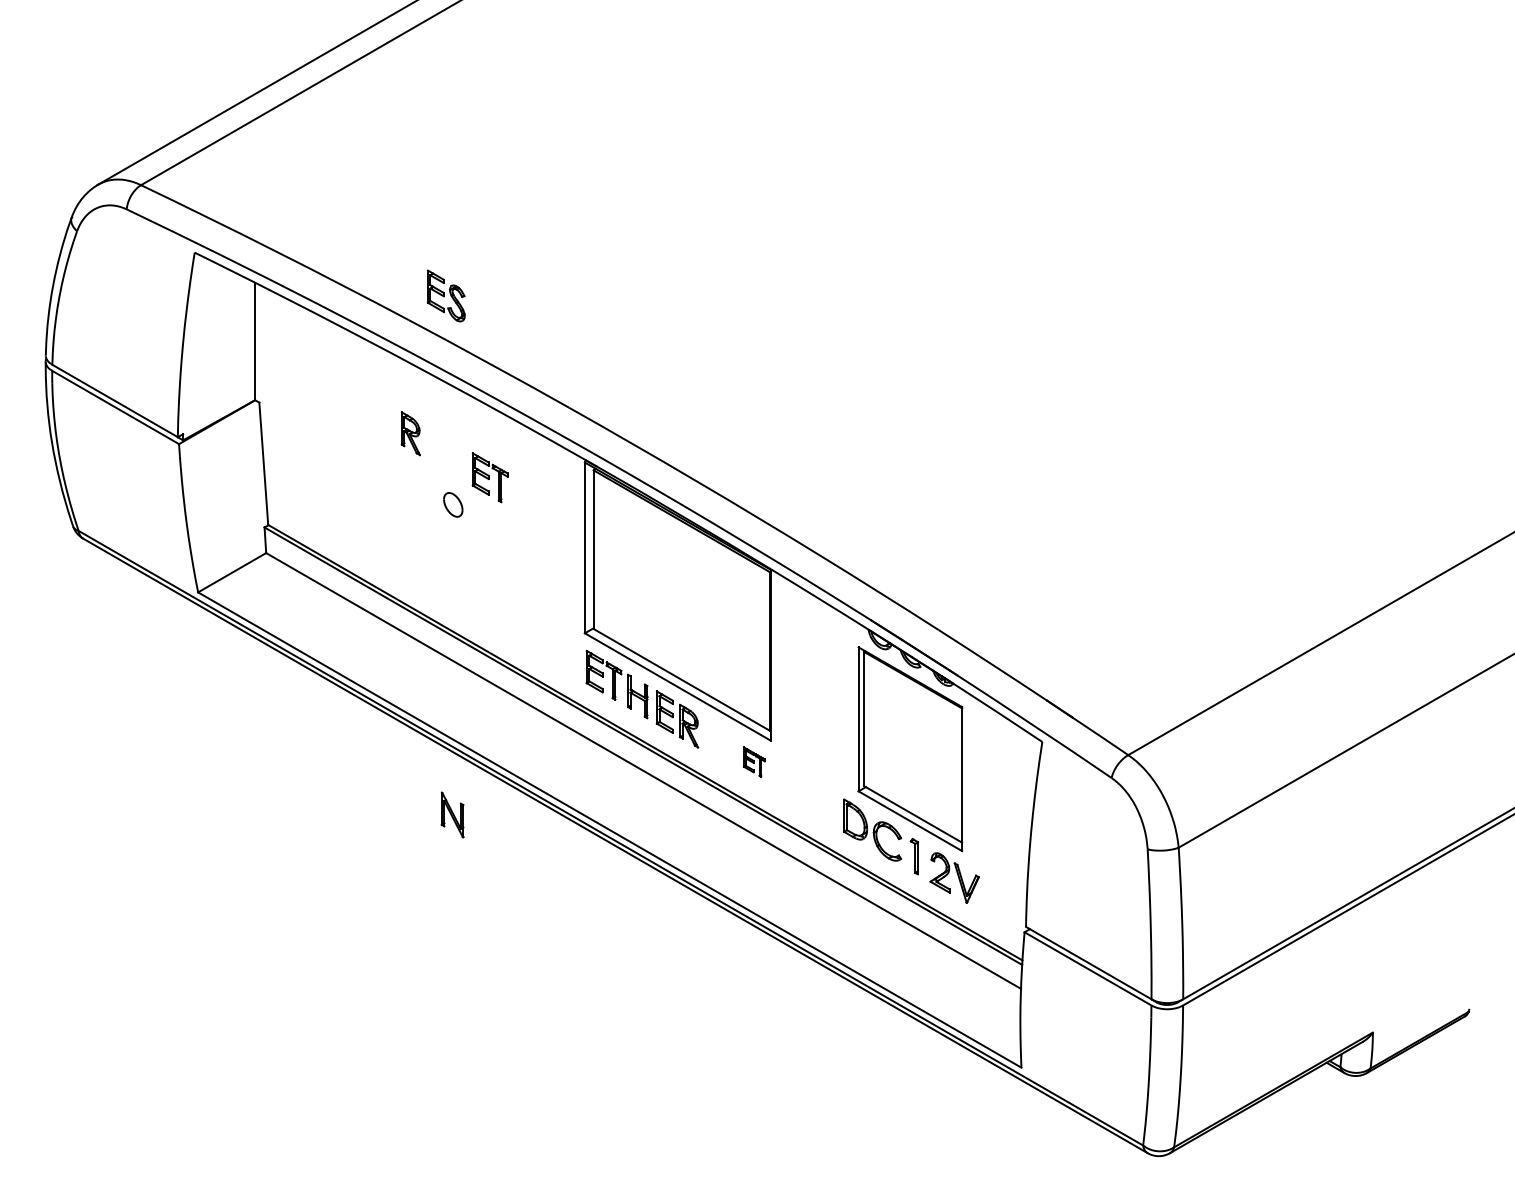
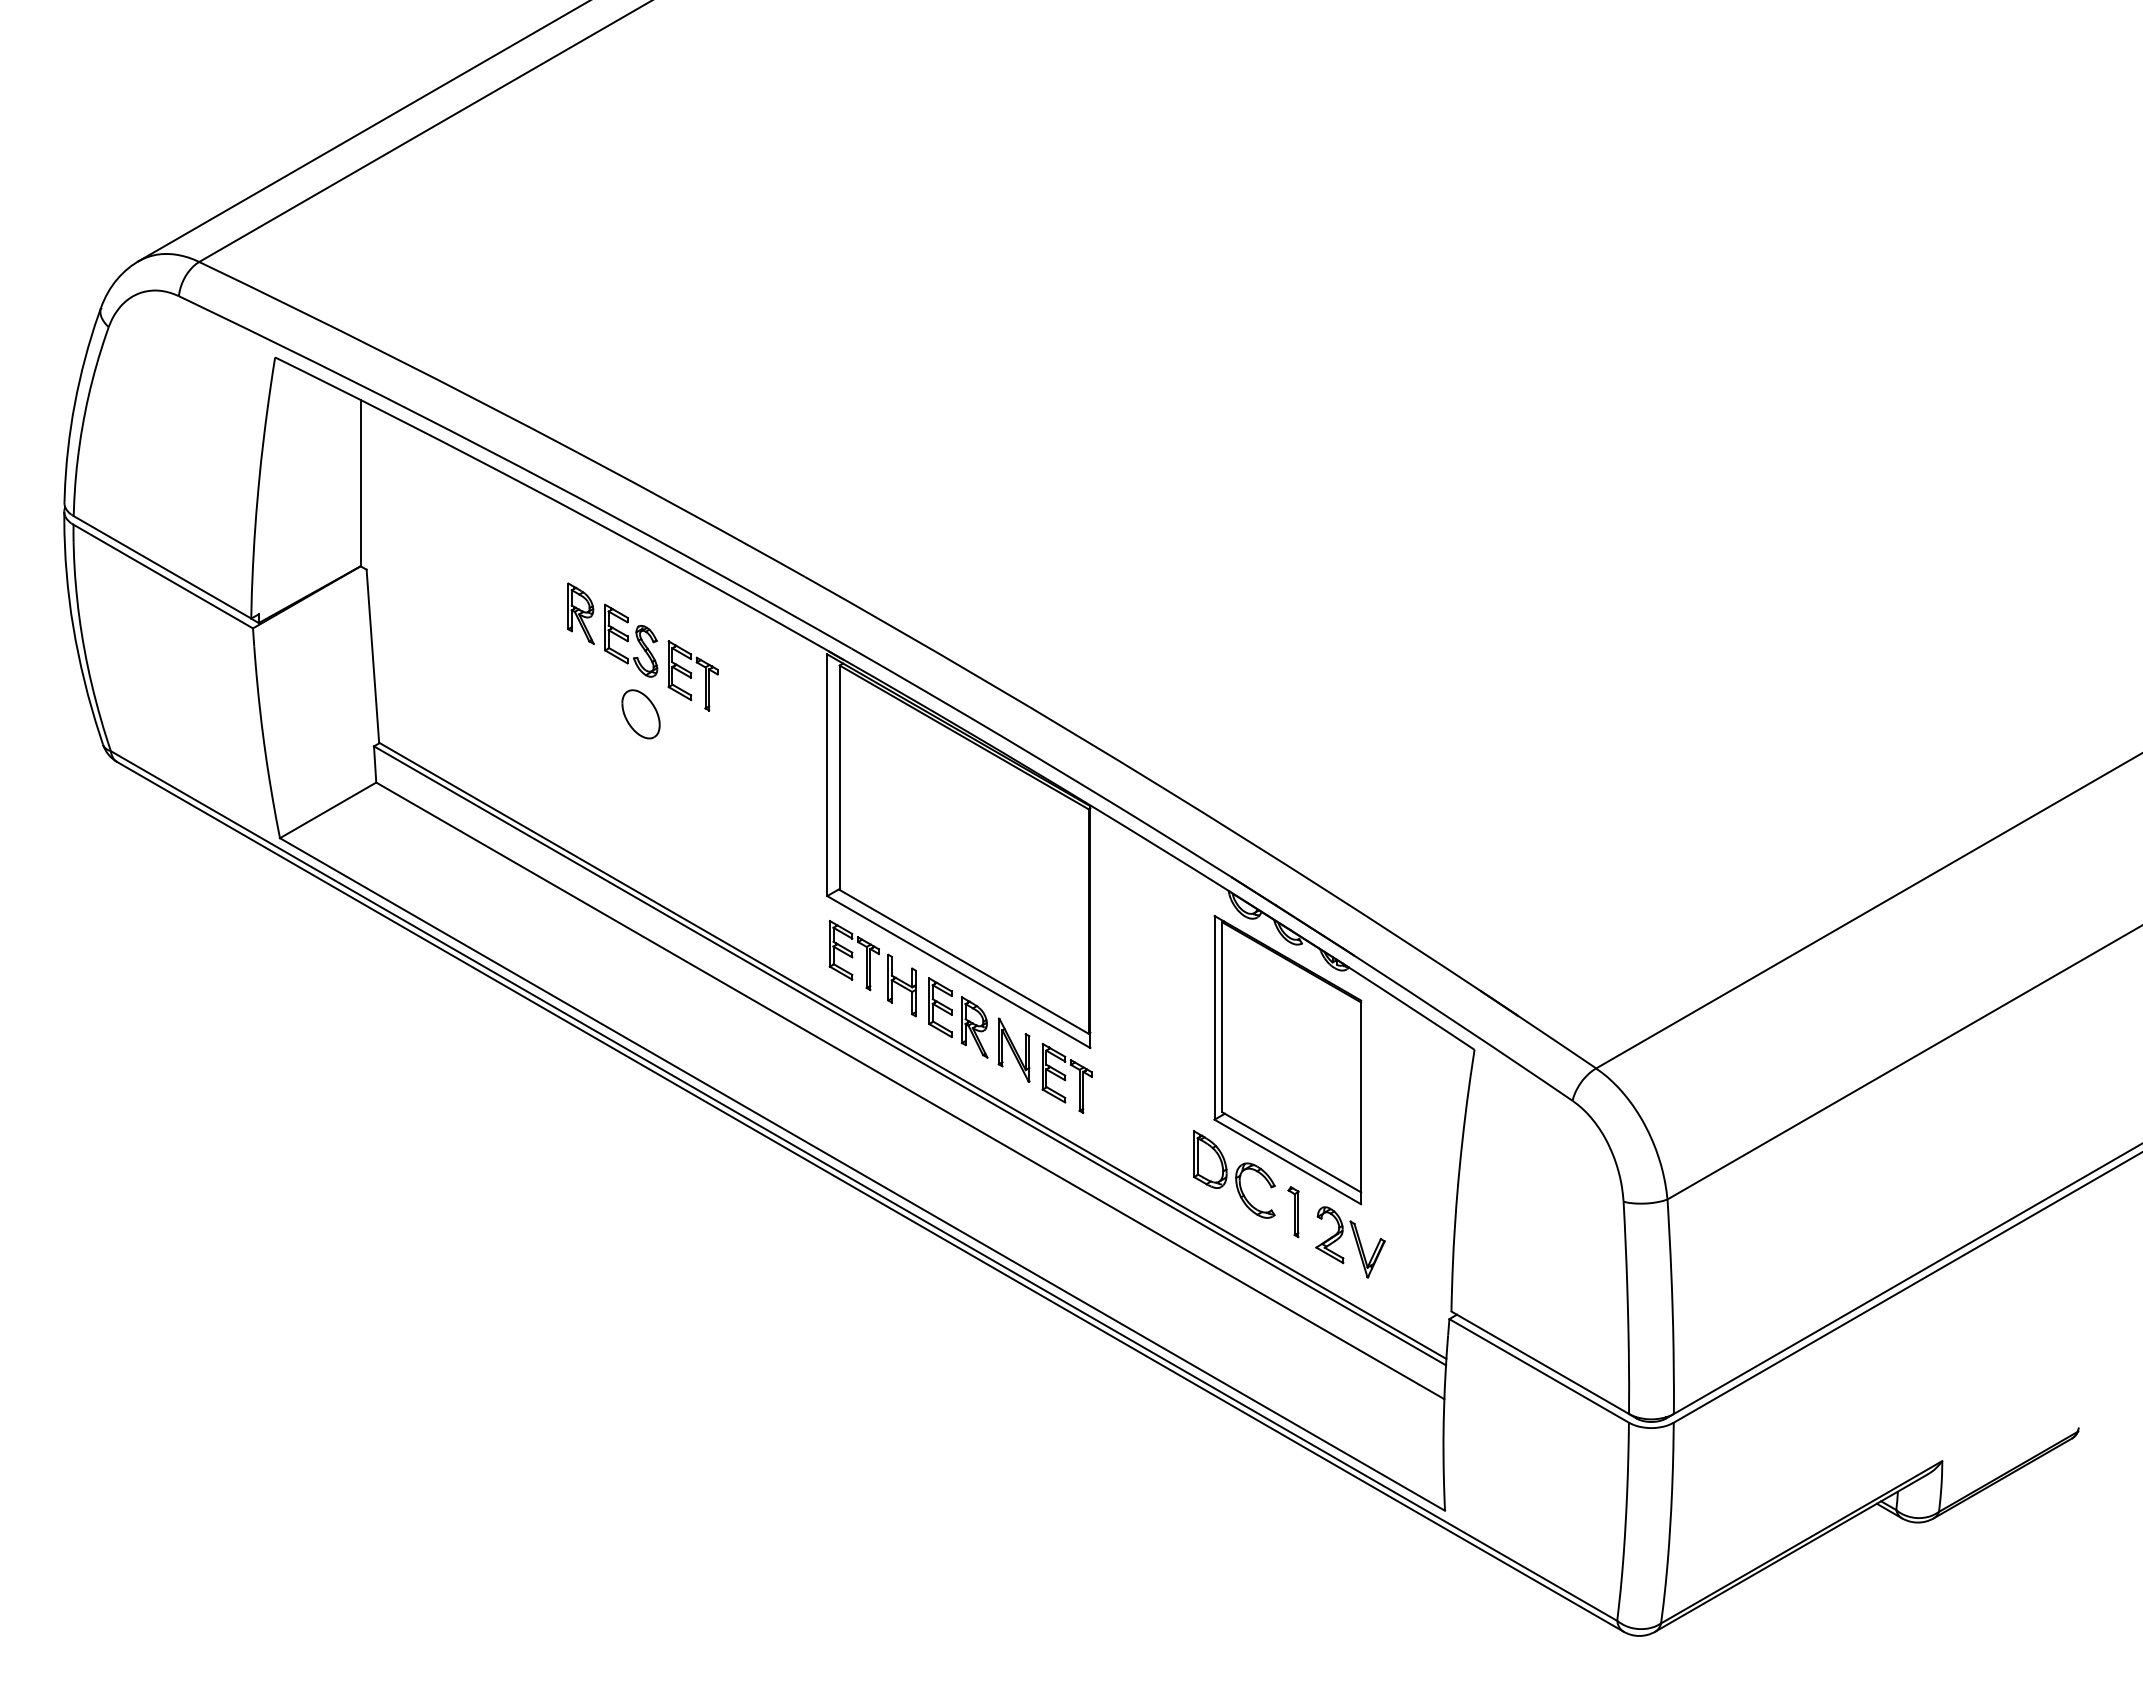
part: (446, 295) -> (631, 640), moved
part: (452, 504) -> (640, 714), size x1.43
part: (753, 761) -> (1066, 1077), size x1.67
part: (452, 814) -> (1013, 1049), moved

